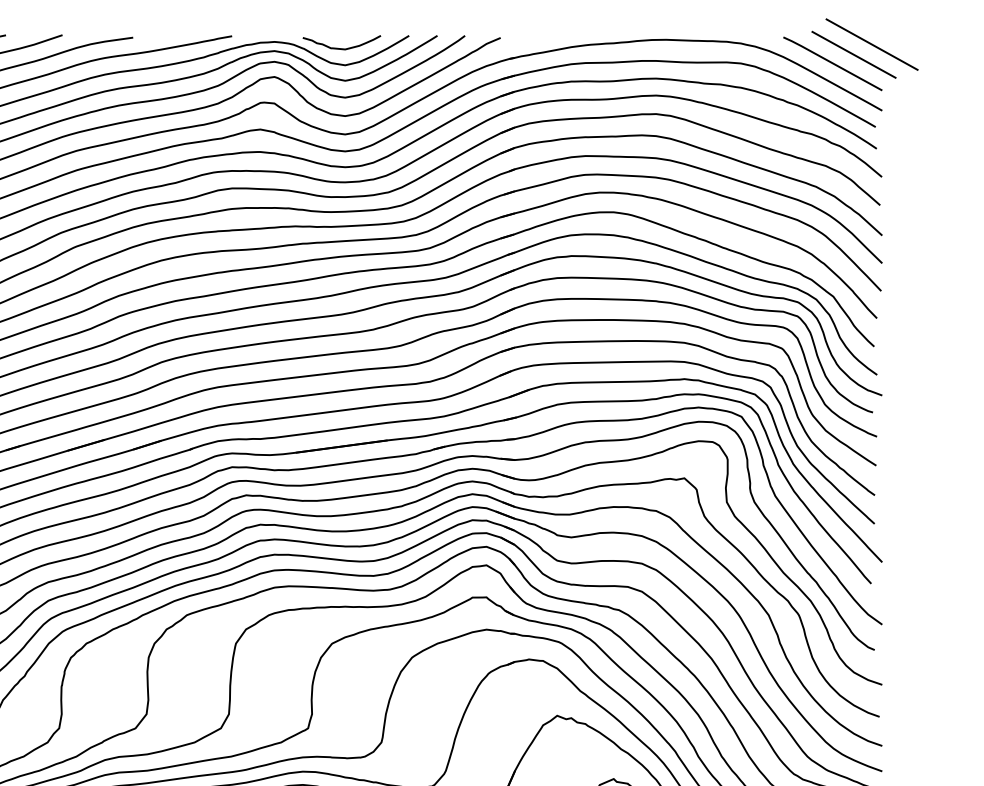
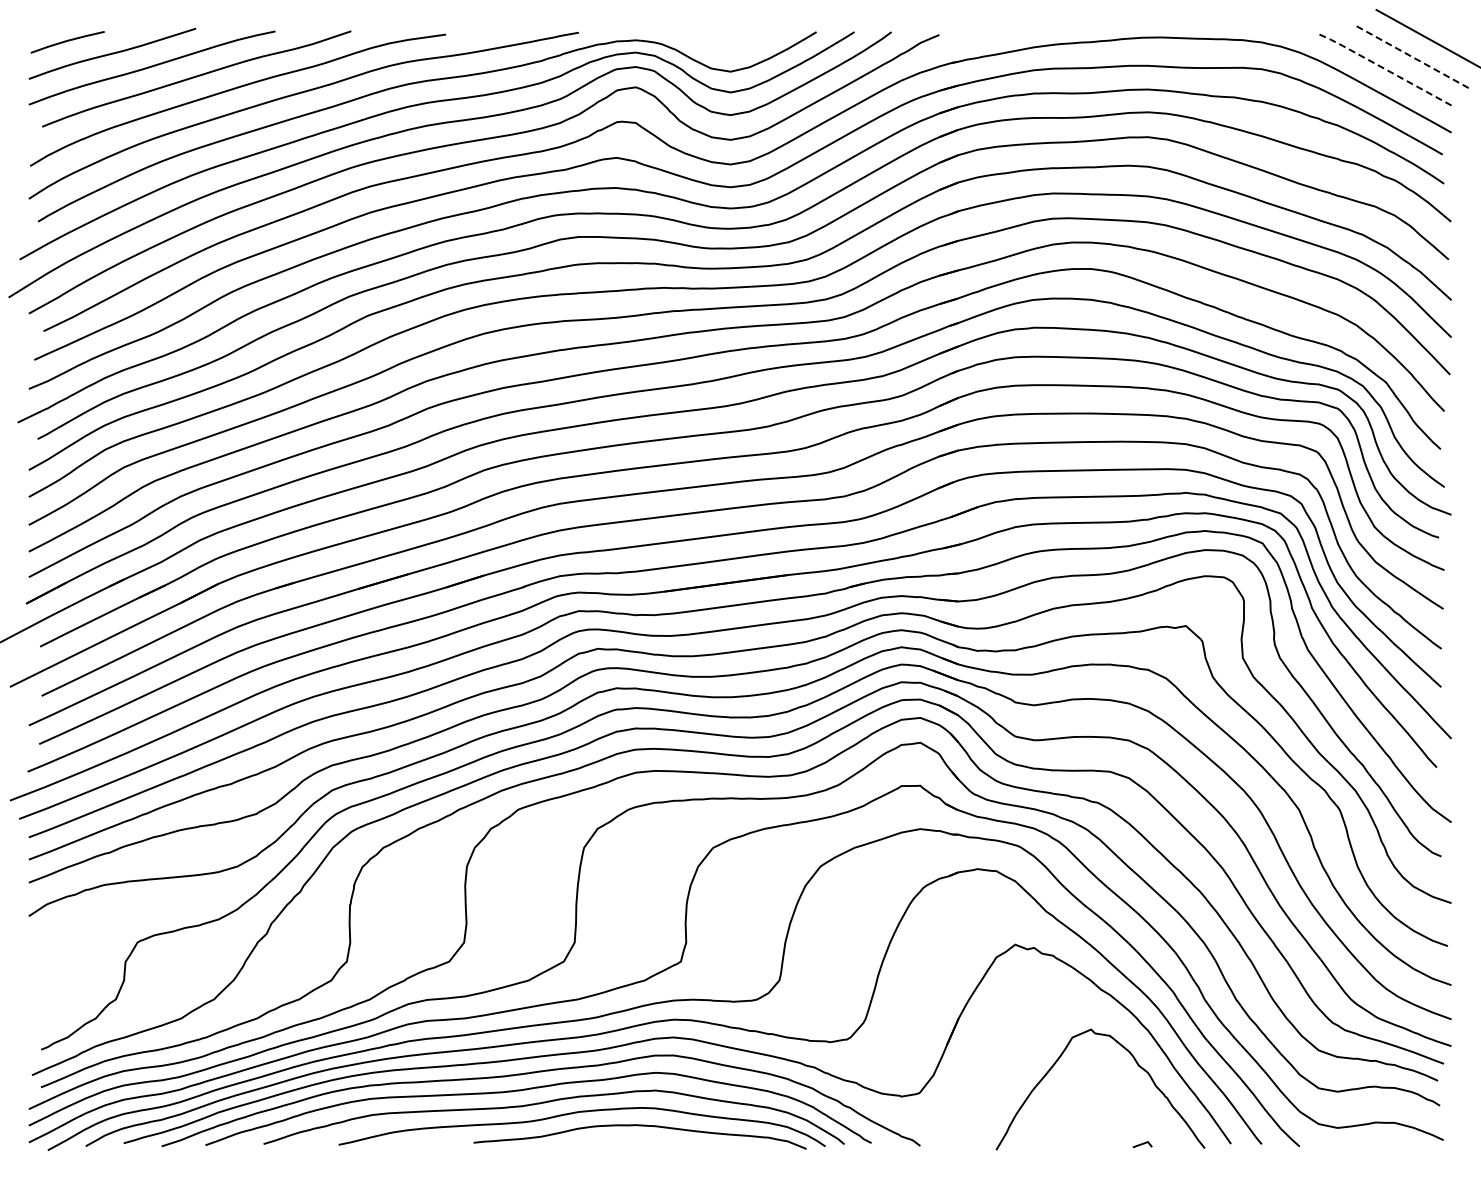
curve: (339, 48) -> (723, 48), removed
line: (853, 54) -> (1413, 57), solid -> dashed
line: (832, 62) -> (1384, 68), solid -> dashed

